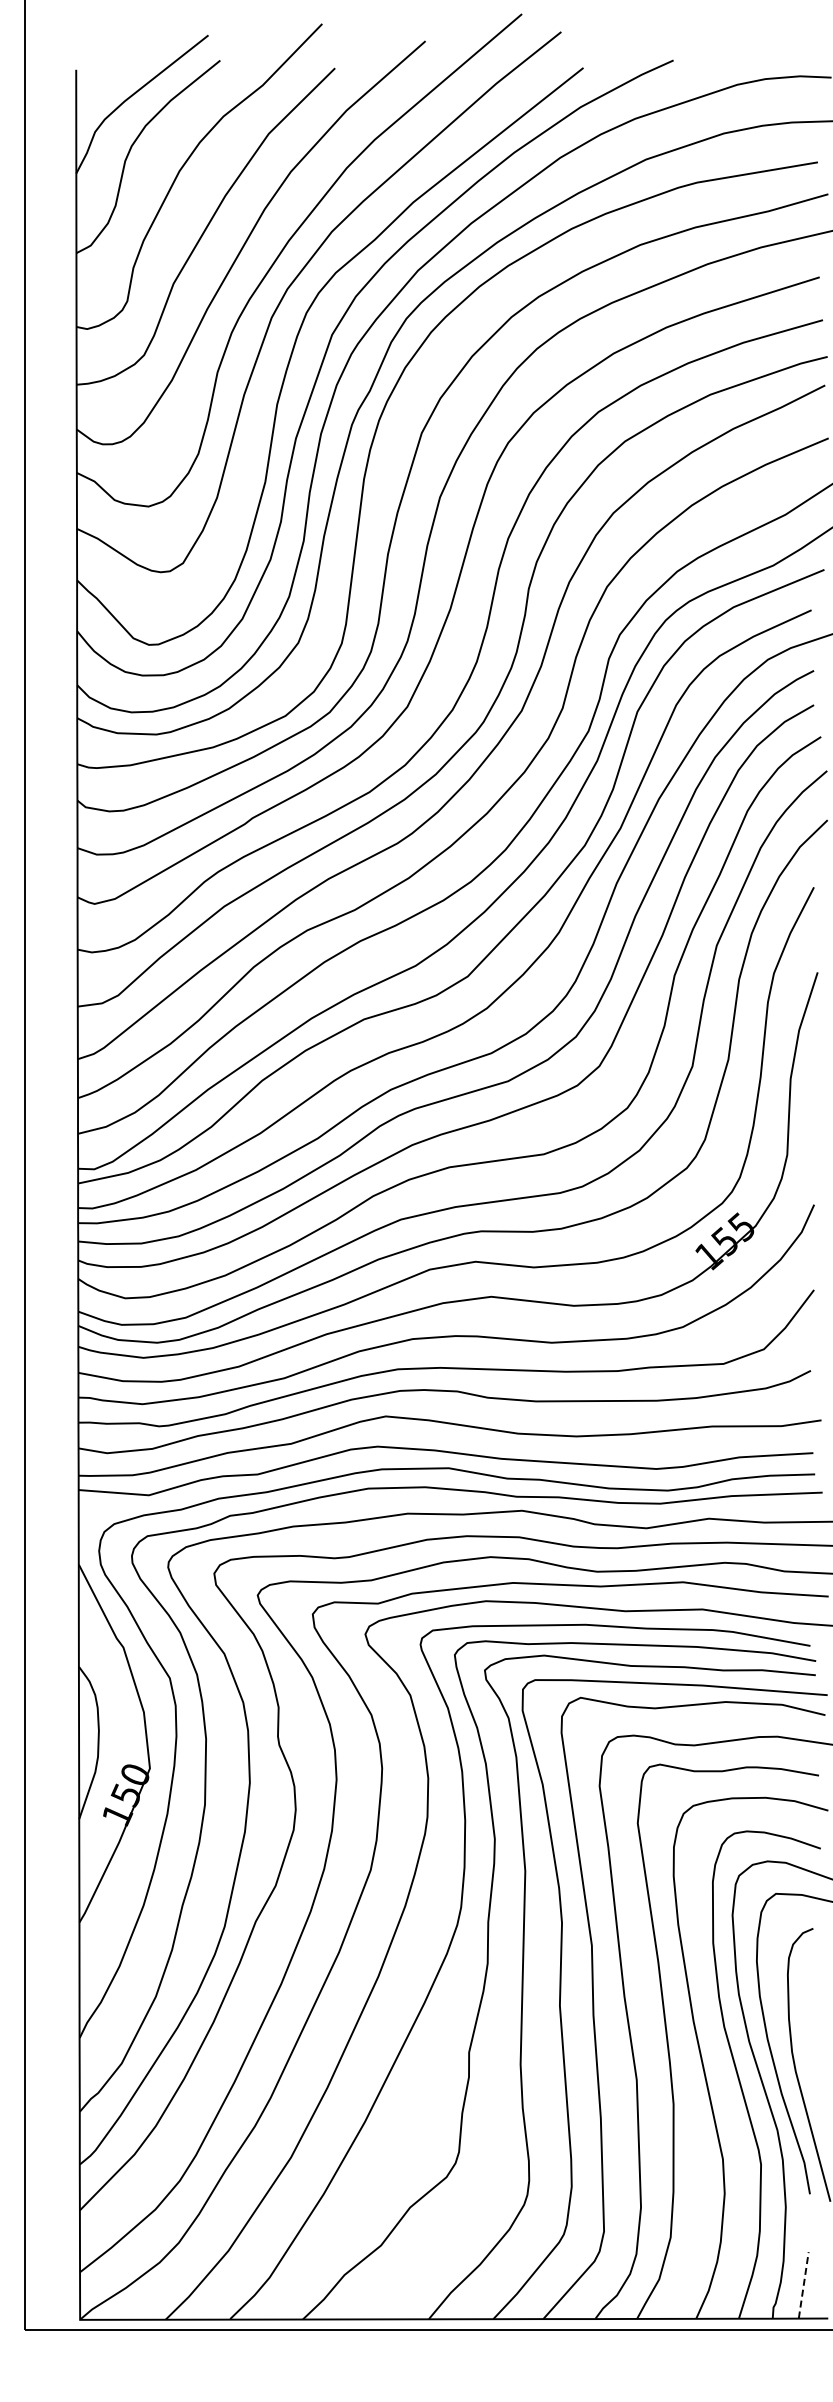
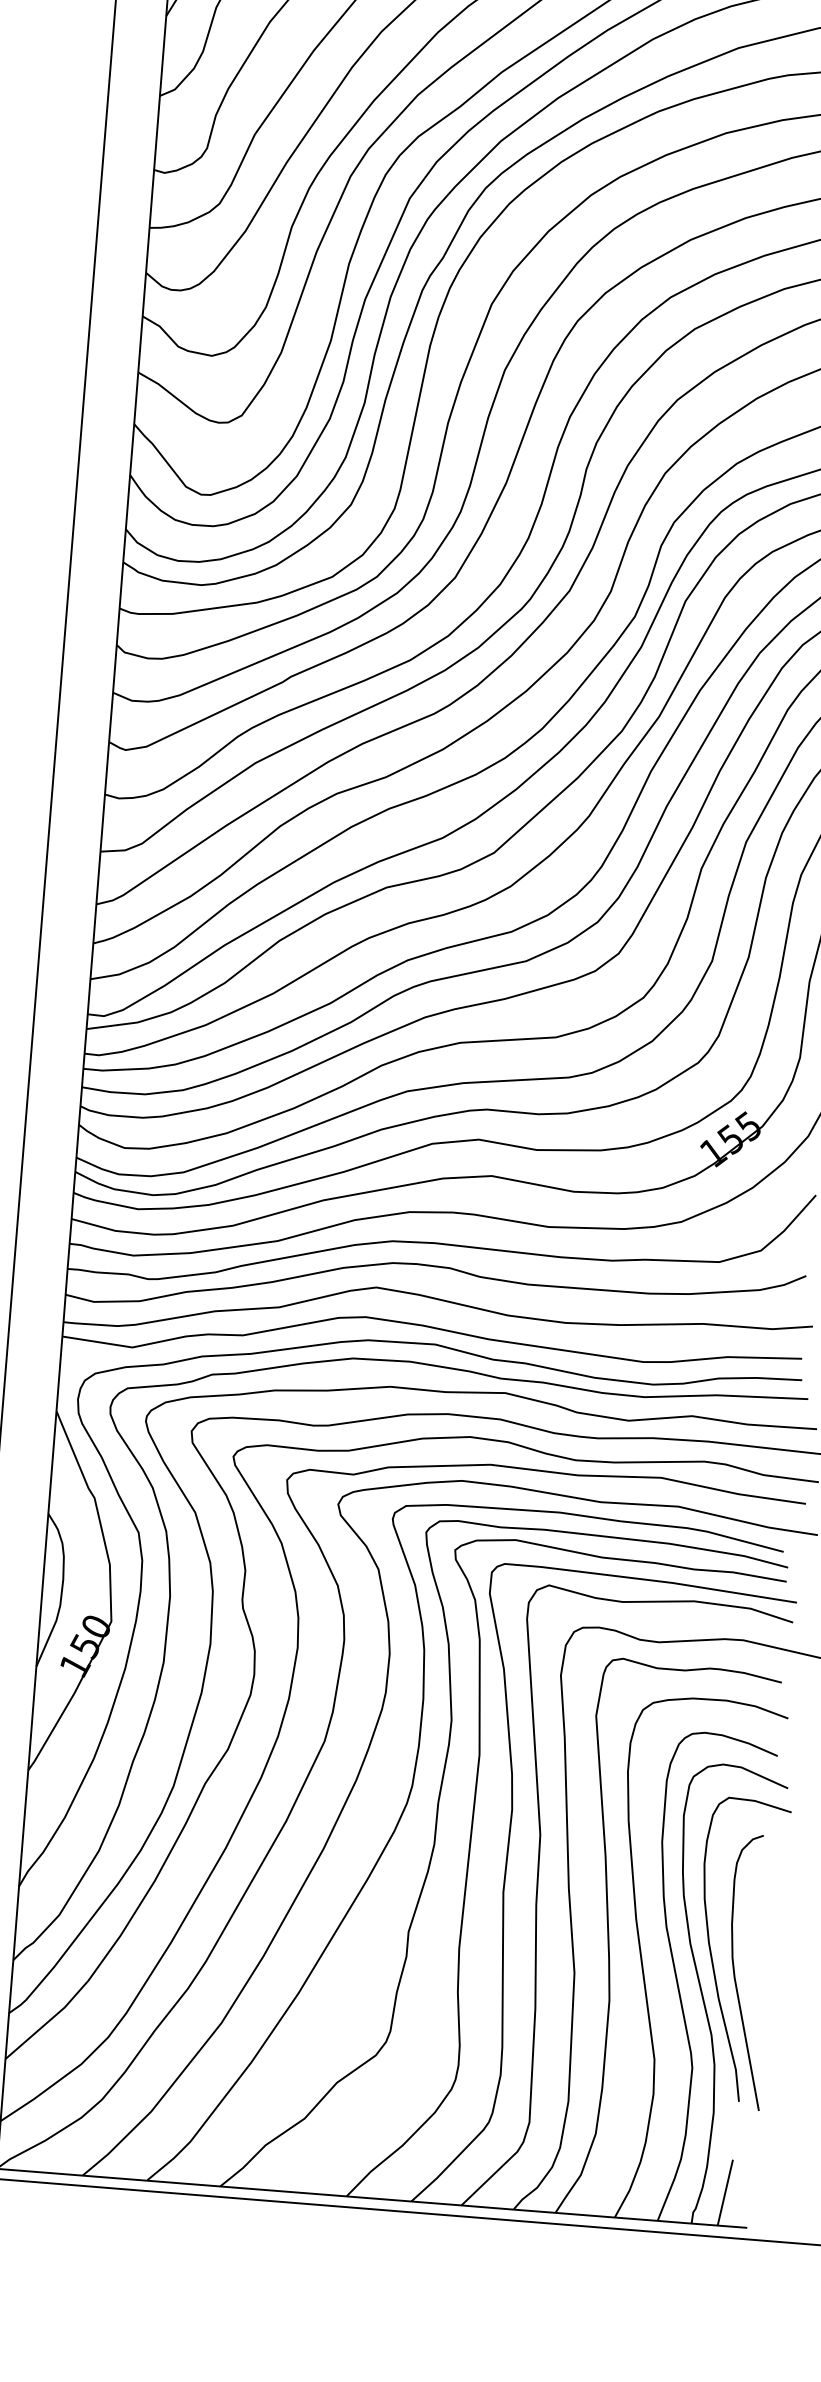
line: (803, 2284) -> (725, 2191), dashed -> solid

